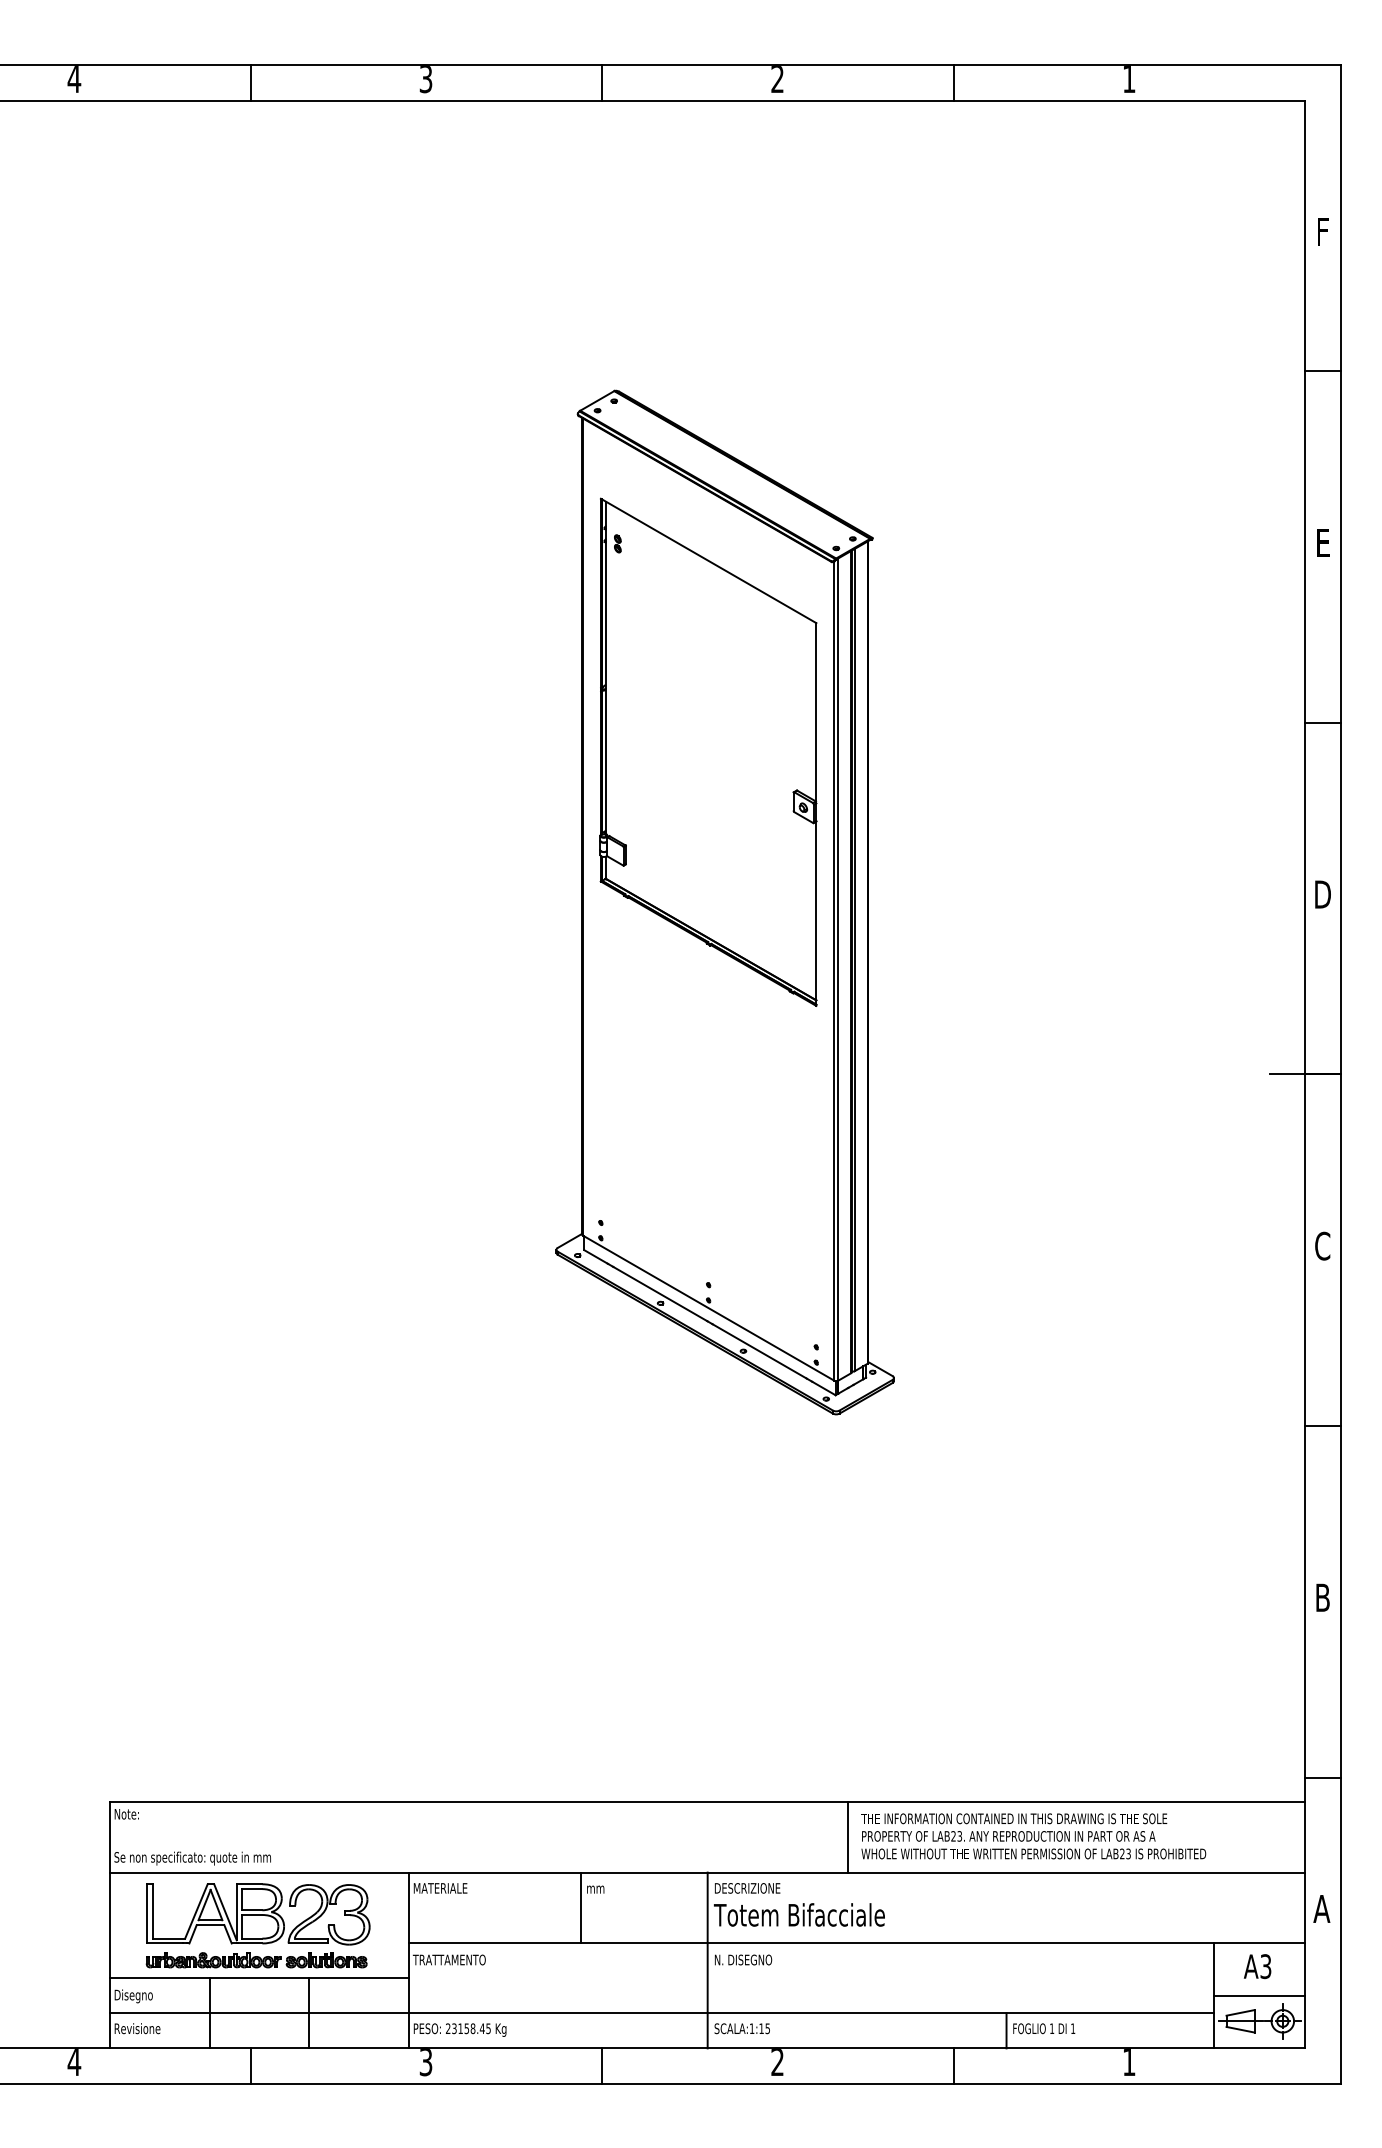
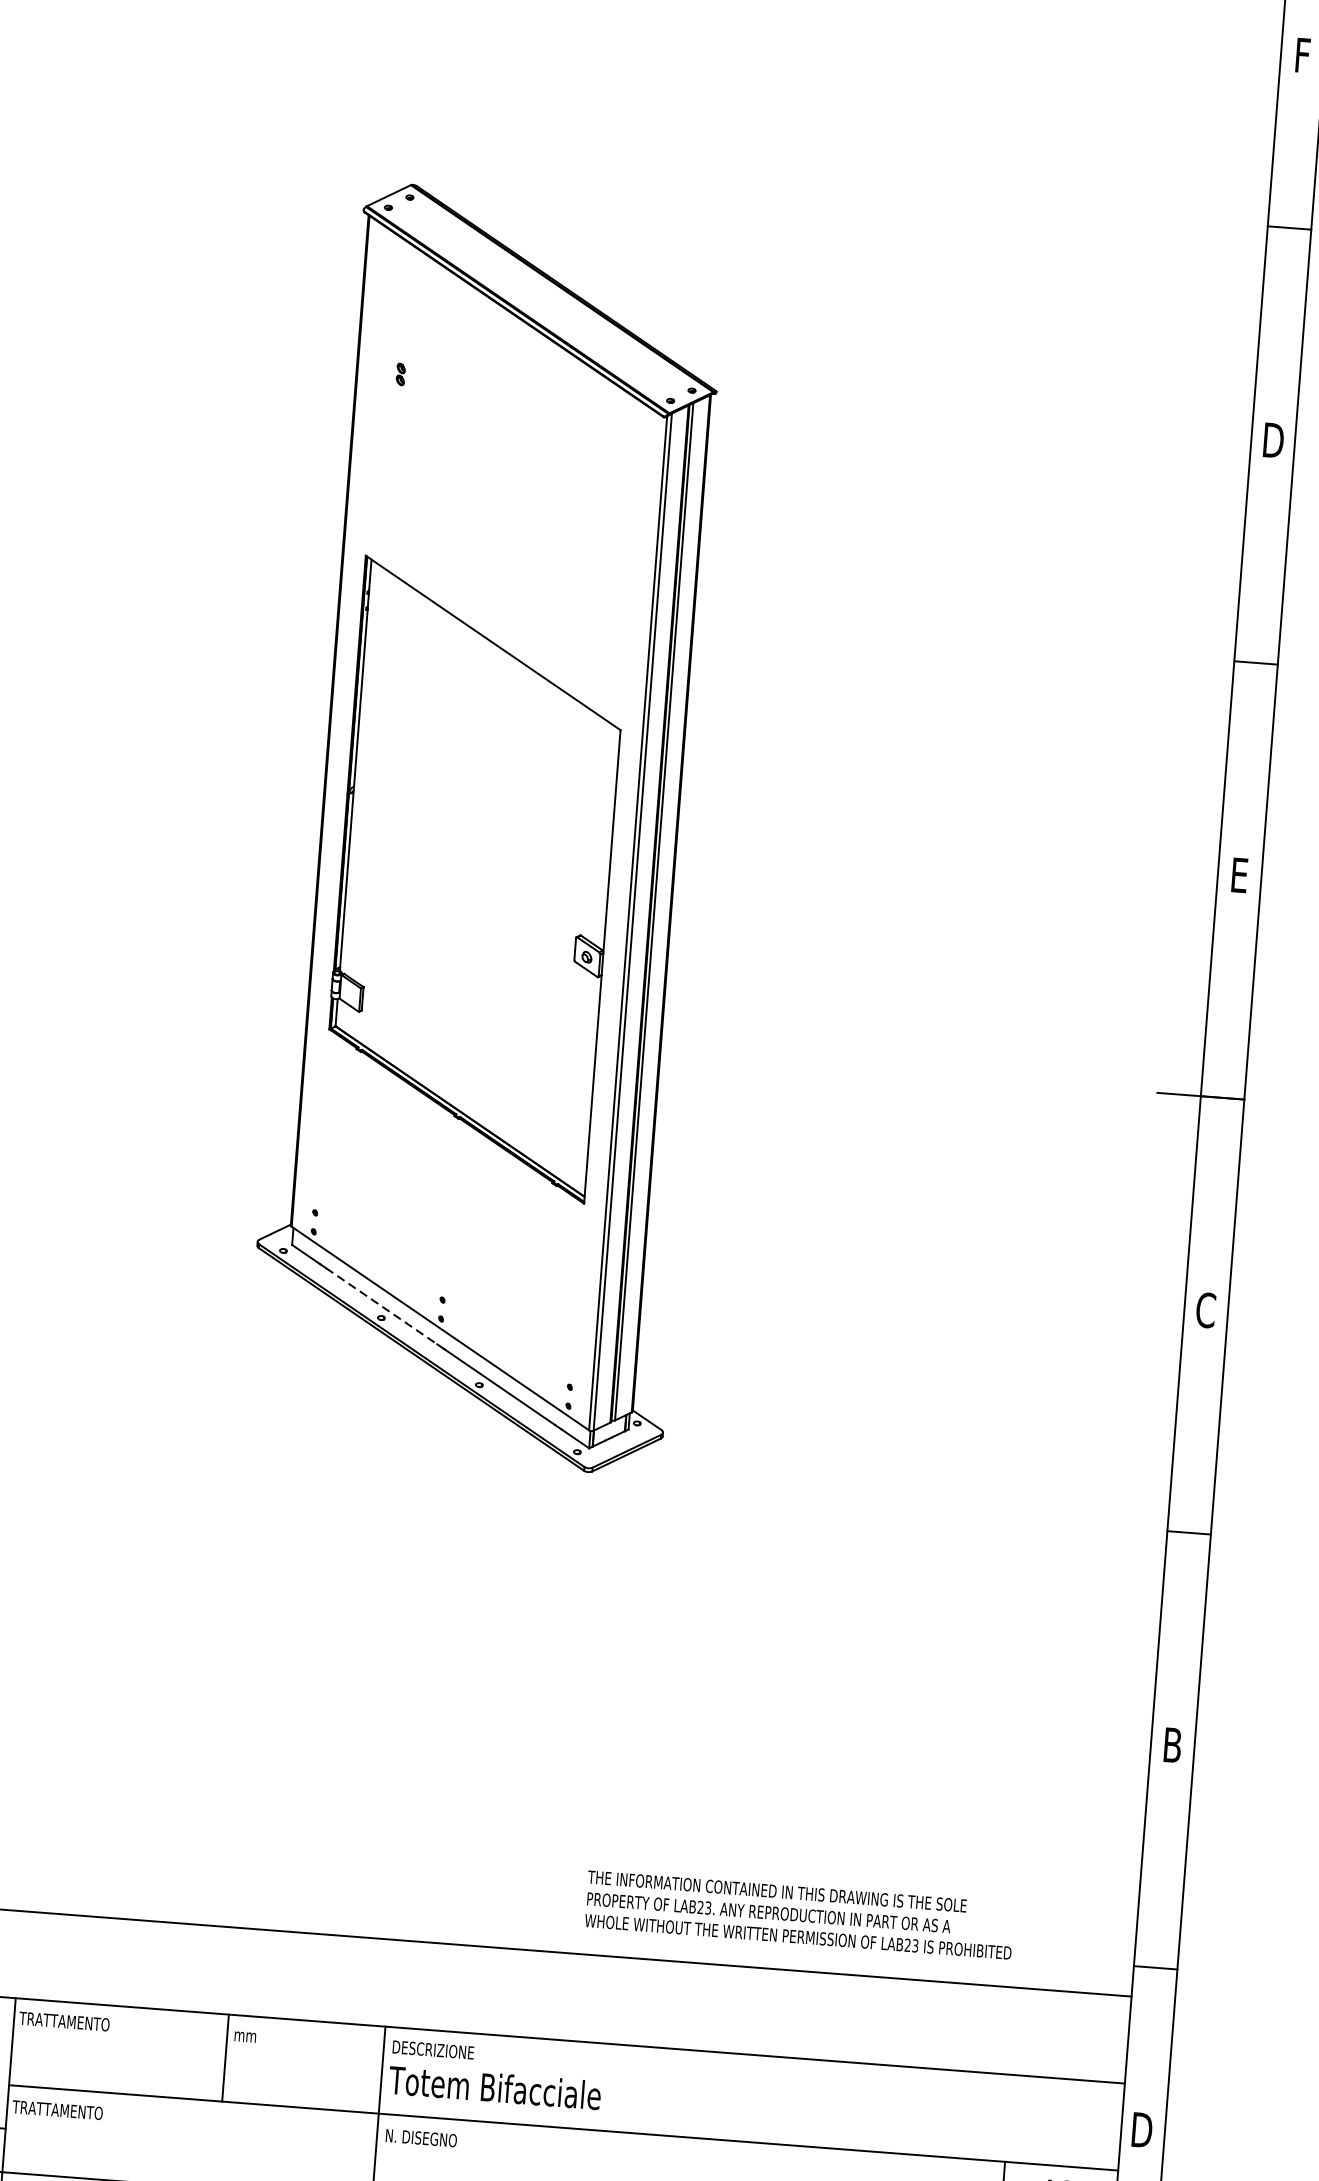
text: (1323, 542) -> (1273, 439), E -> D
part: (708, 751) -> (474, 878), moved
text: (1322, 894) -> (1239, 875), D -> E
line: (660, 1294) -> (382, 1307), solid -> dashed
text: (1033, 1836) -> (799, 1915), moved
line: (848, 1837) -> (563, 1996), removed
text: (448, 1888) -> (63, 2021), MATERIALE -> TRATTAMENTO
text: (1321, 1908) -> (1141, 2129), A -> D

